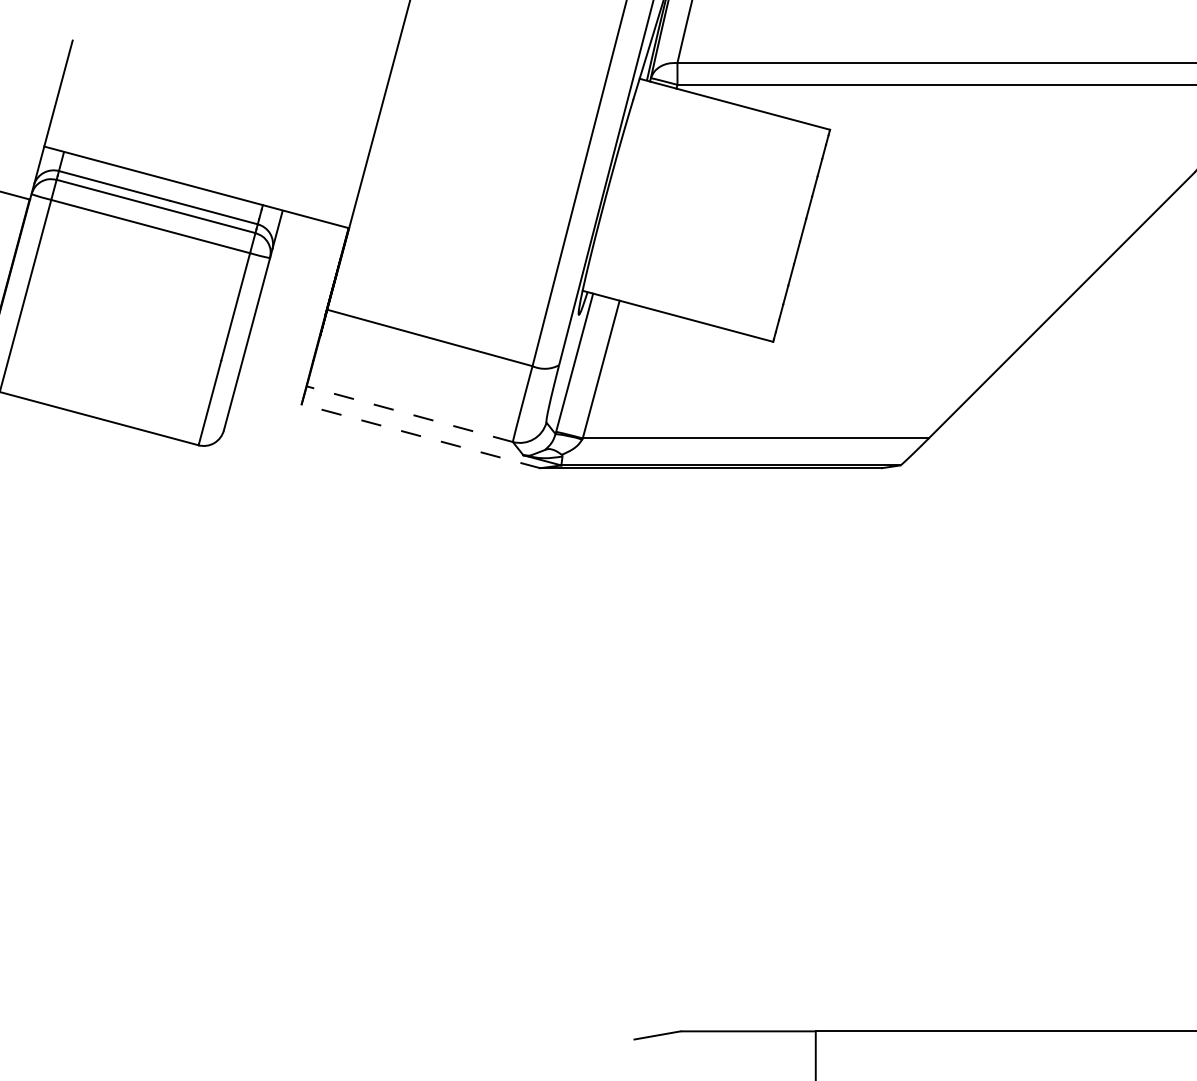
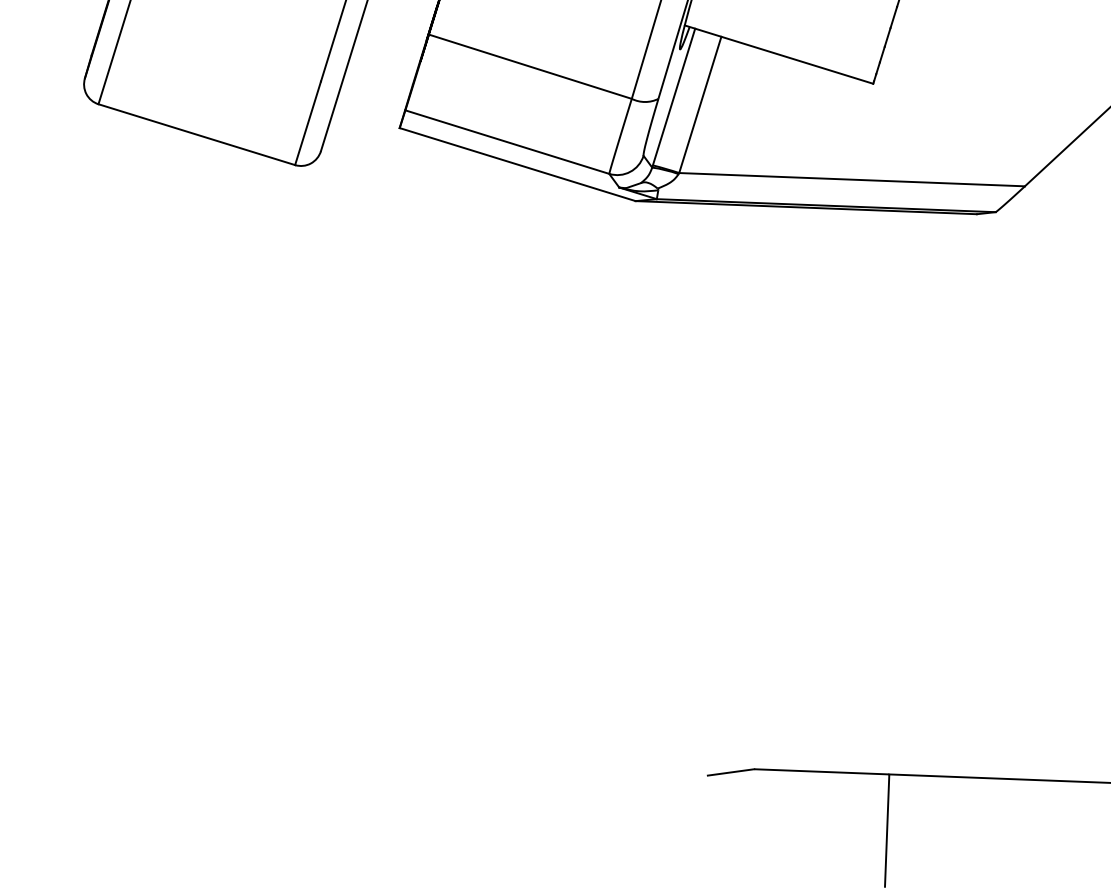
line: (409, 414) -> (507, 142), dashed -> solid
line: (420, 436) -> (517, 164), dashed -> solid

